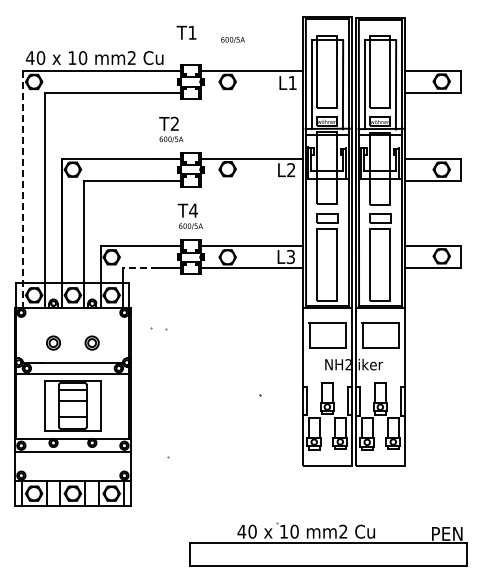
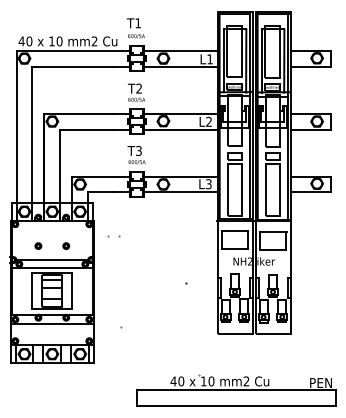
text: (232, 39) -> (136, 36), moved
line: (251, 93) -> (180, 66), added
text: (171, 129) -> (136, 92), moved
line: (251, 180) -> (180, 129), added
line: (23, 189) -> (16, 135), dashed -> solid
text: (193, 210) -> (138, 150), T4 -> T3
line: (140, 268) -> (100, 192), dashed -> solid
part: (53, 343) -> (38, 246), size x0.62
part: (92, 343) -> (66, 246), size x0.62

